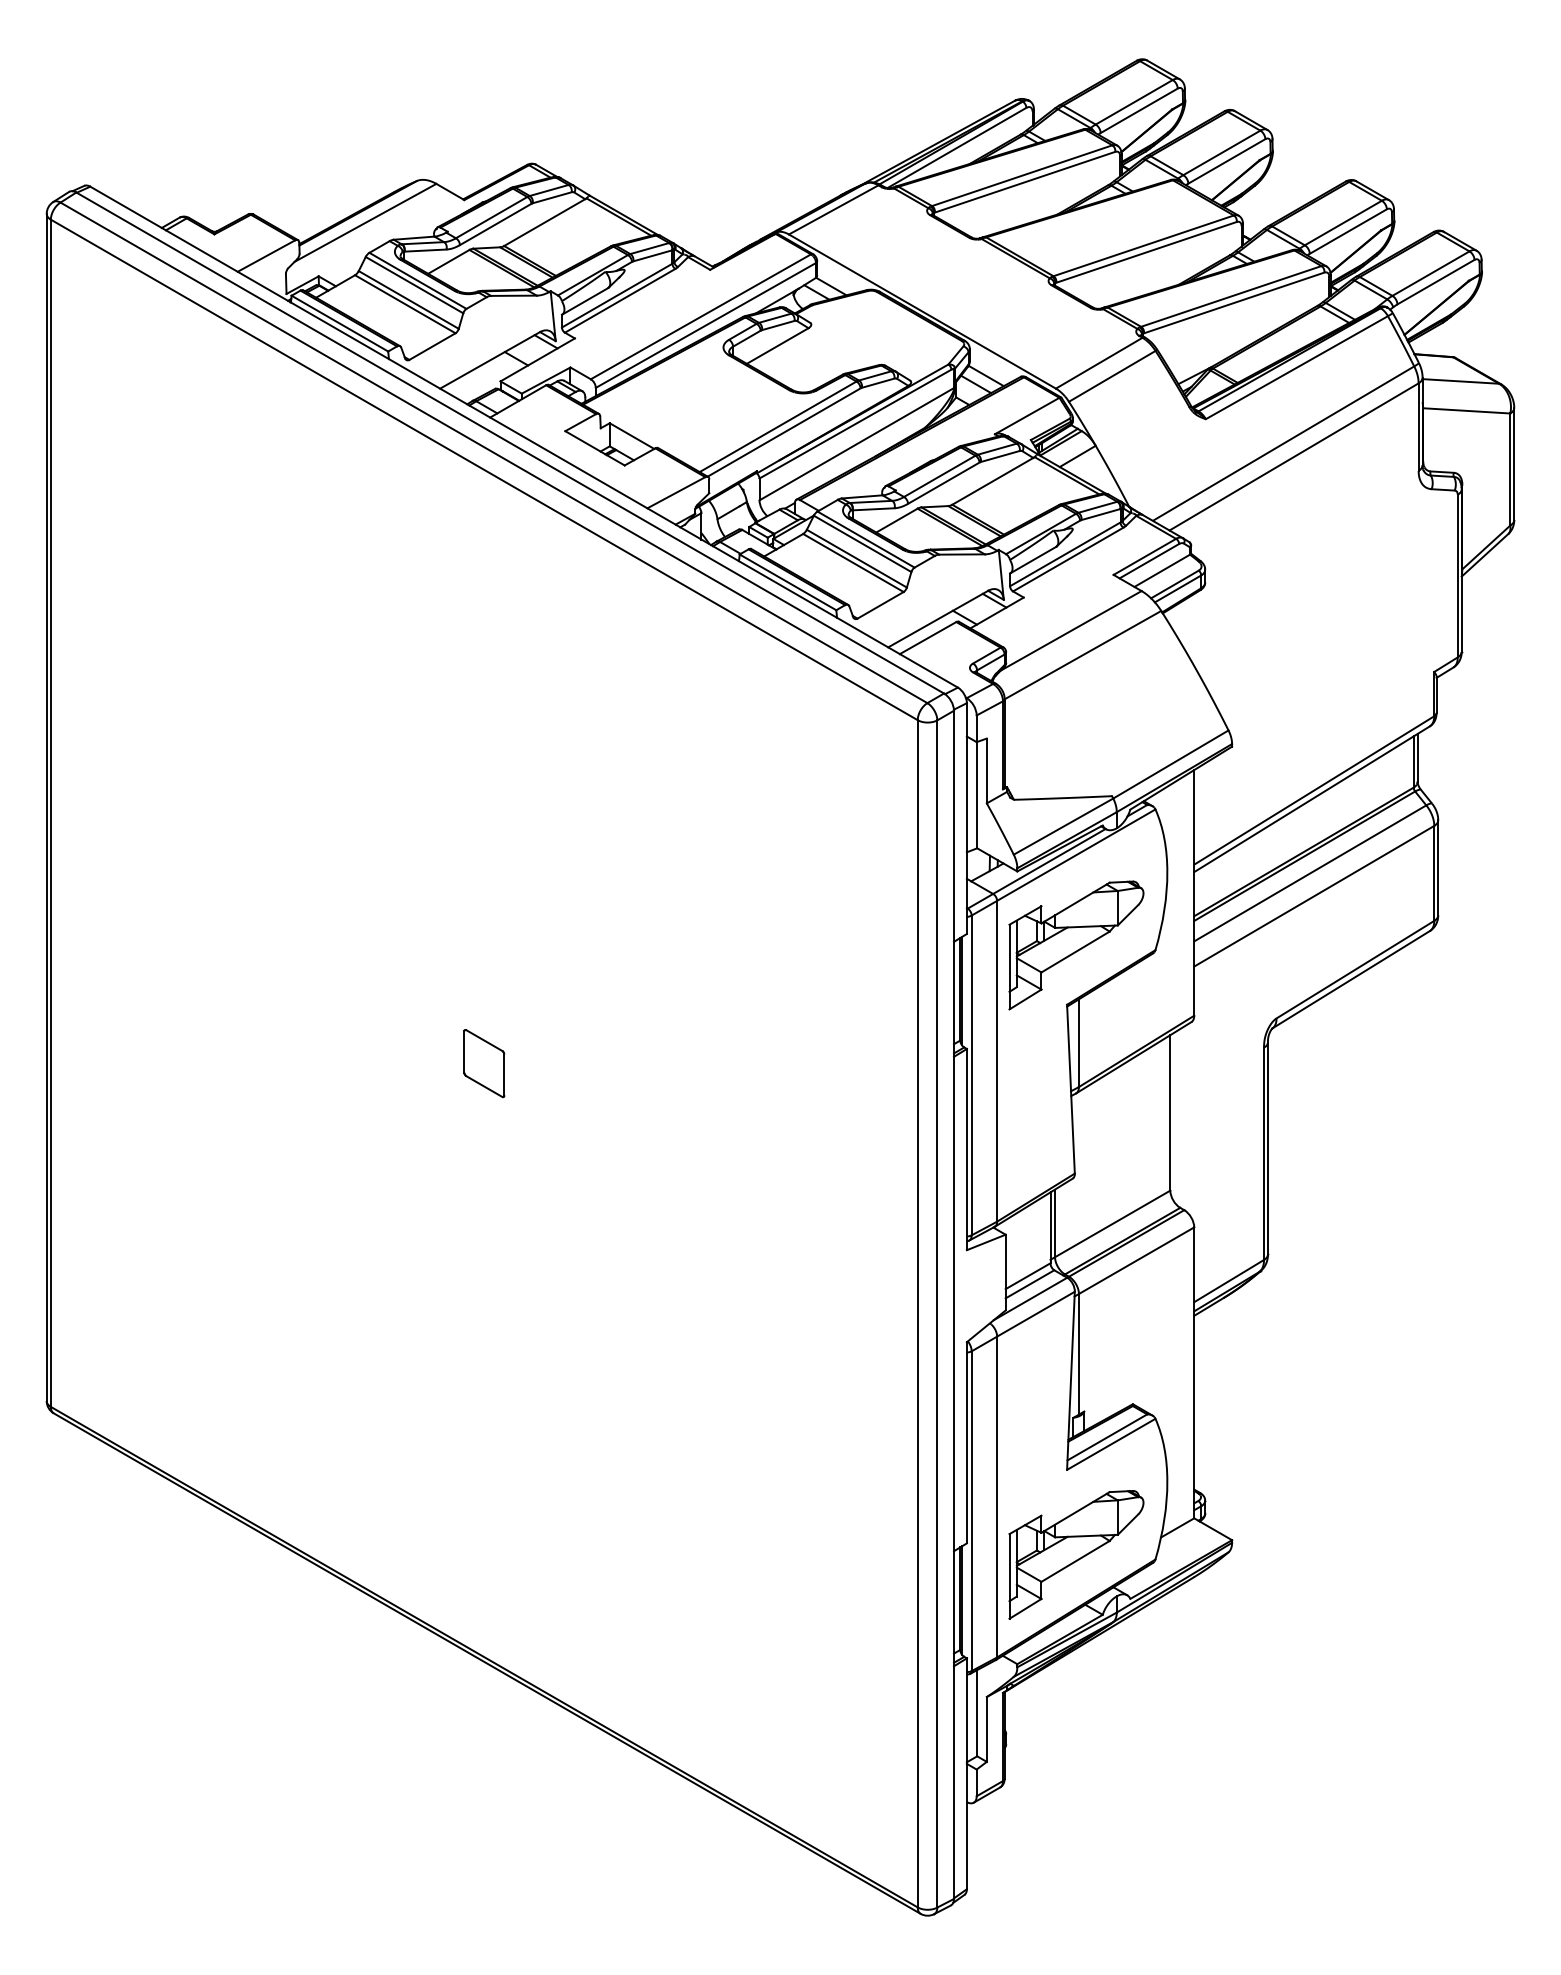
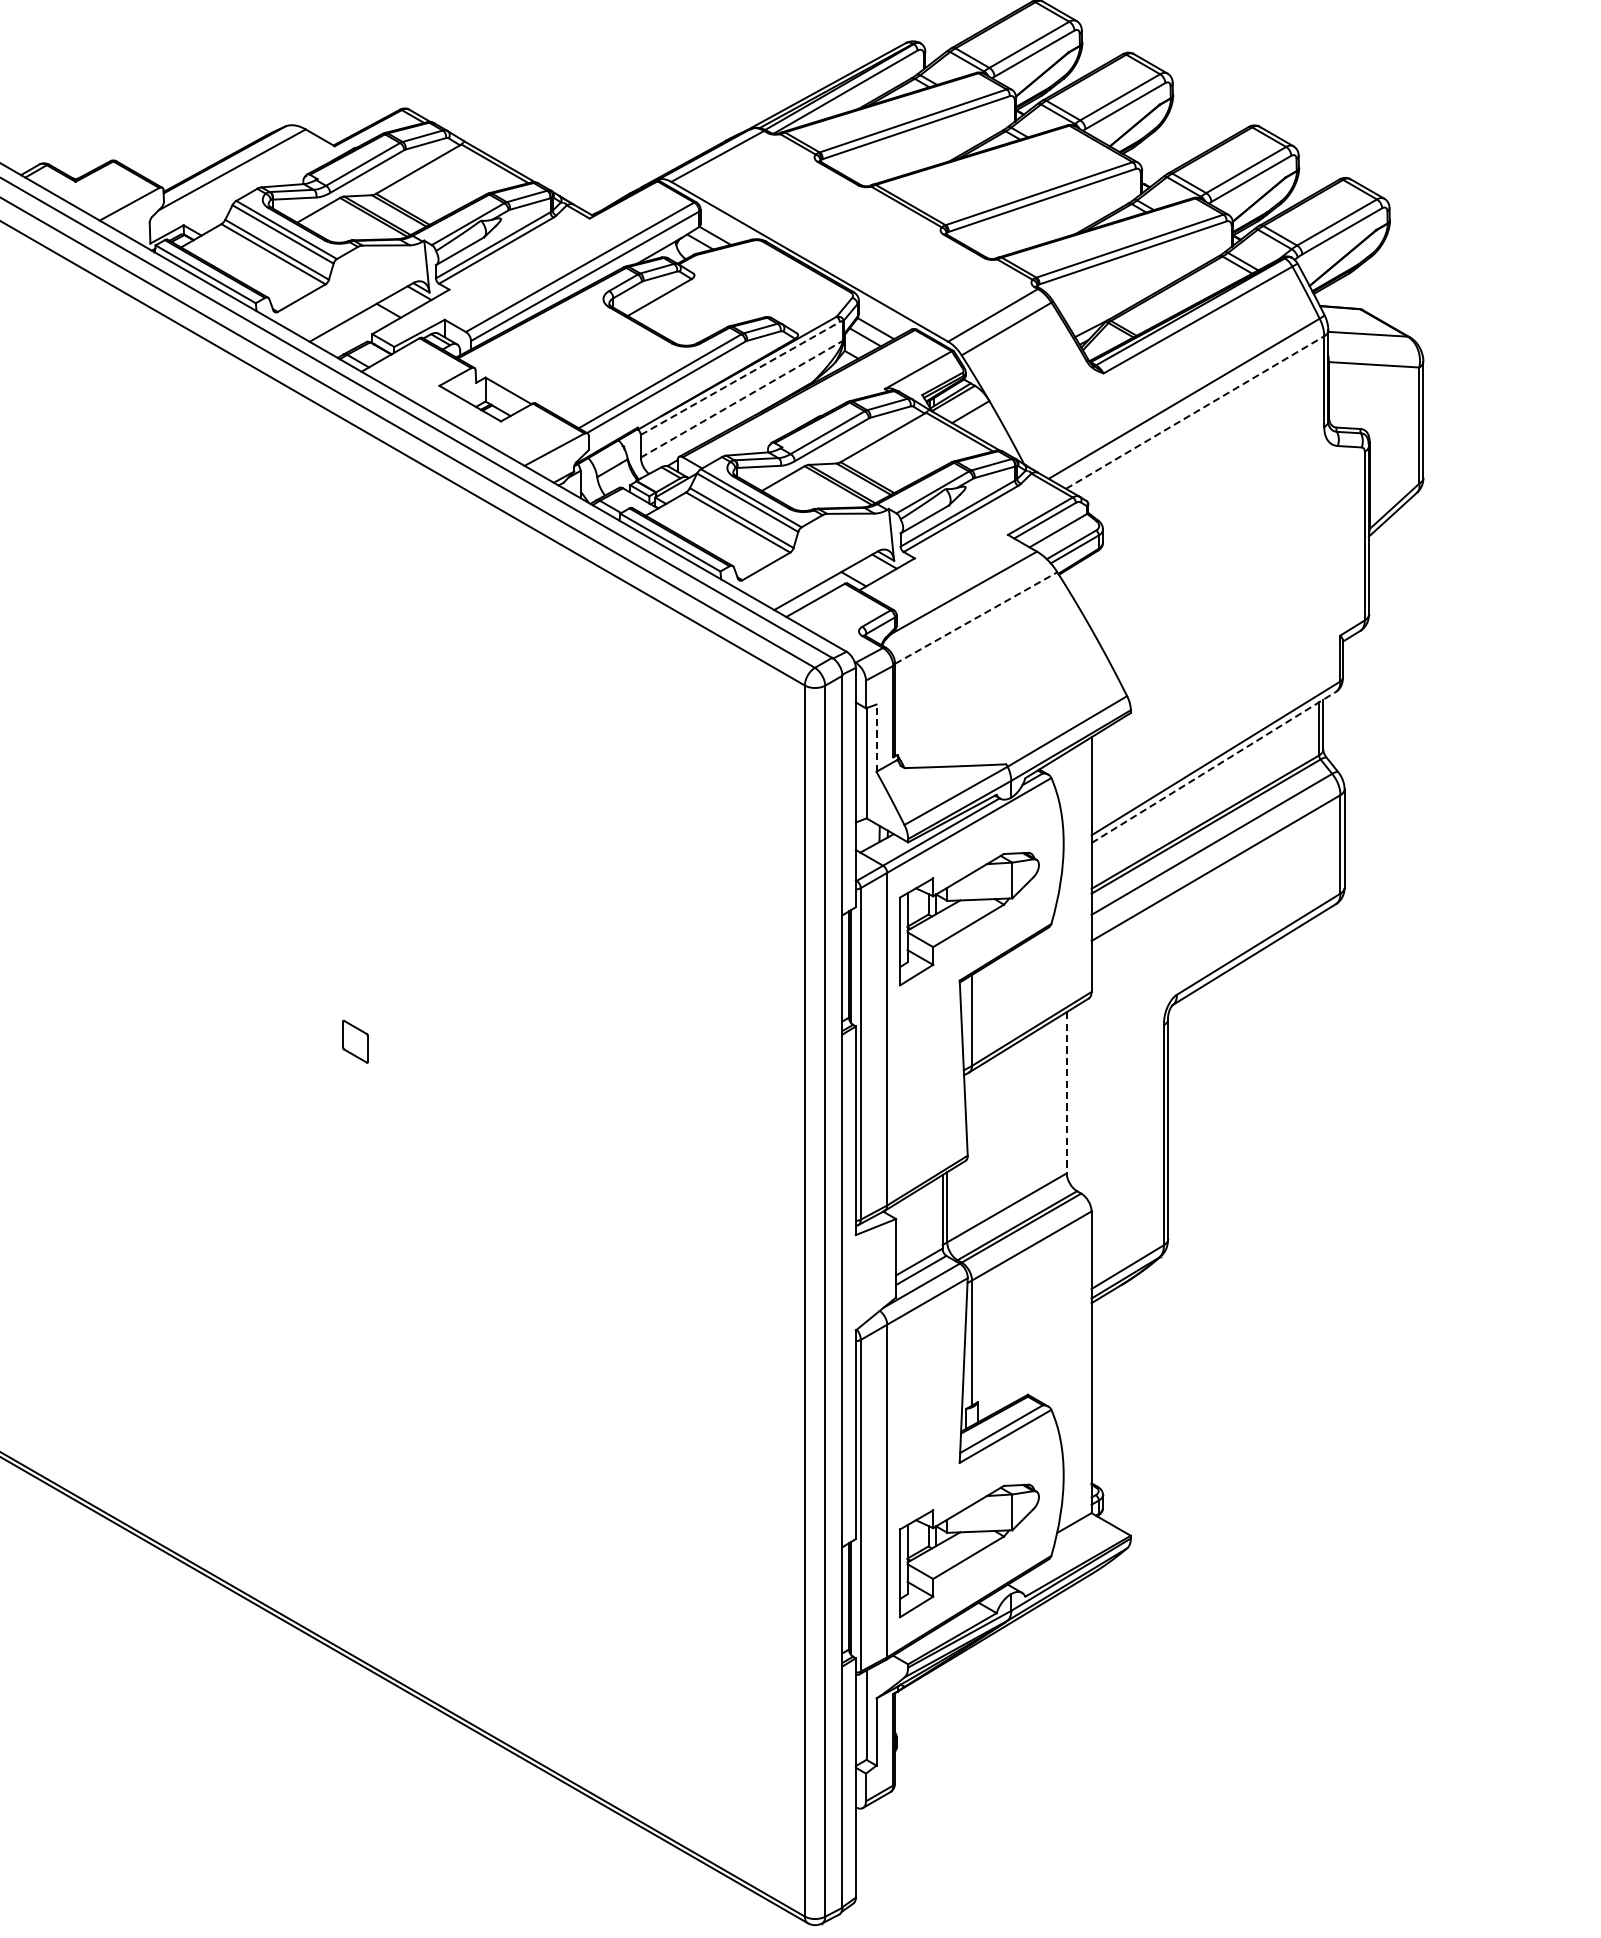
line: (855, 423) -> (740, 377), solid -> dashed
line: (857, 443) -> (742, 398), solid -> dashed
line: (1294, 456) -> (1195, 412), solid -> dashed
line: (1083, 655) -> (976, 618), solid -> dashed
line: (986, 770) -> (876, 737), solid -> dashed
line: (1312, 799) -> (1214, 767), solid -> dashed
part: (484, 1063) -> (355, 1041), size x0.6
line: (1170, 1112) -> (1066, 1092), solid -> dashed

